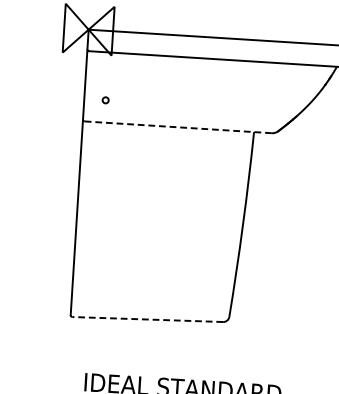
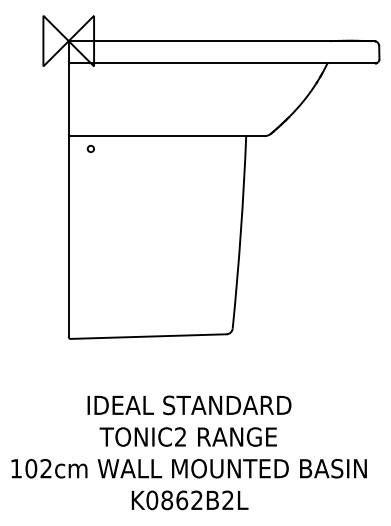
circle: (105, 99) -> (90, 148), moved
line: (179, 127) -> (168, 136), dashed -> solid
line: (147, 319) -> (148, 336), dashed -> solid

